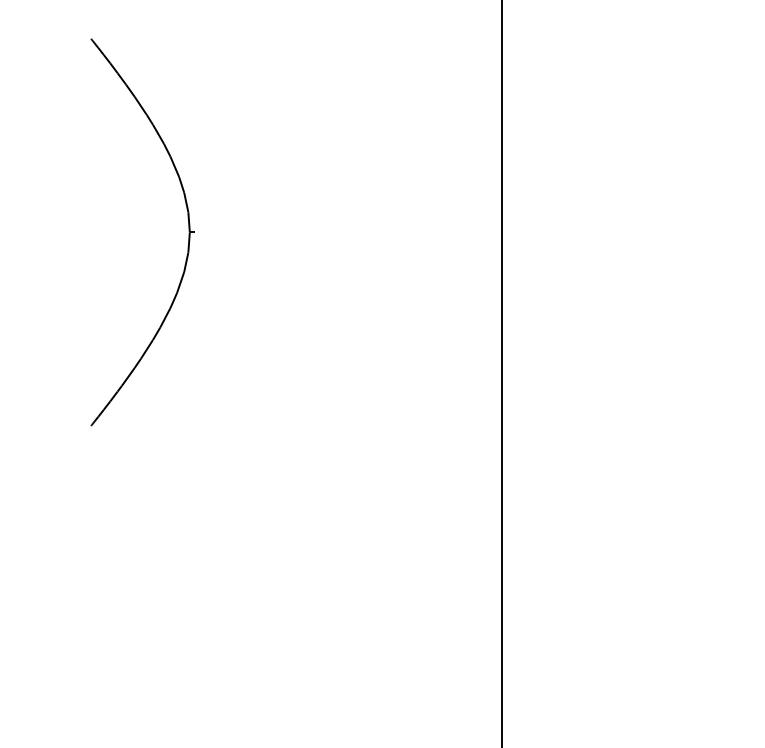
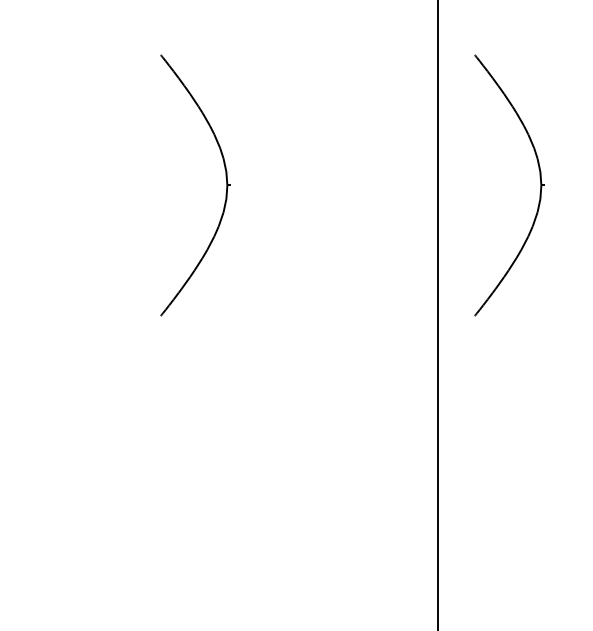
part: (654, 232) -> (540, 185), added

